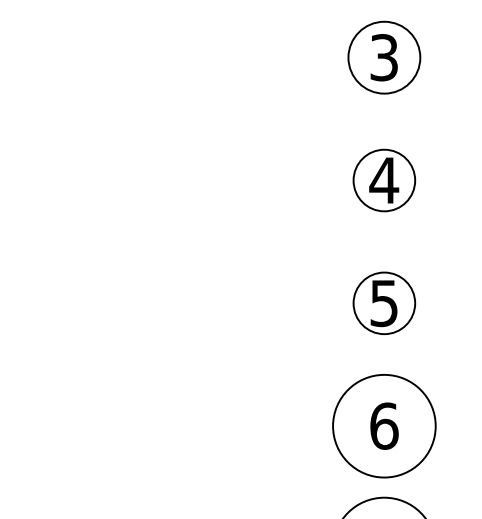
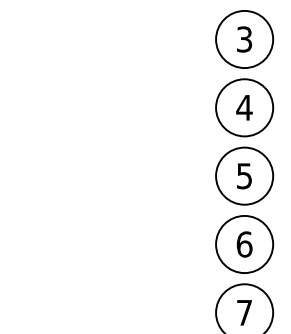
circle: (384, 57) -> (244, 39), size x1.43
circle: (384, 179) -> (244, 107), size x1.67
circle: (384, 302) -> (244, 175), size x1.67

